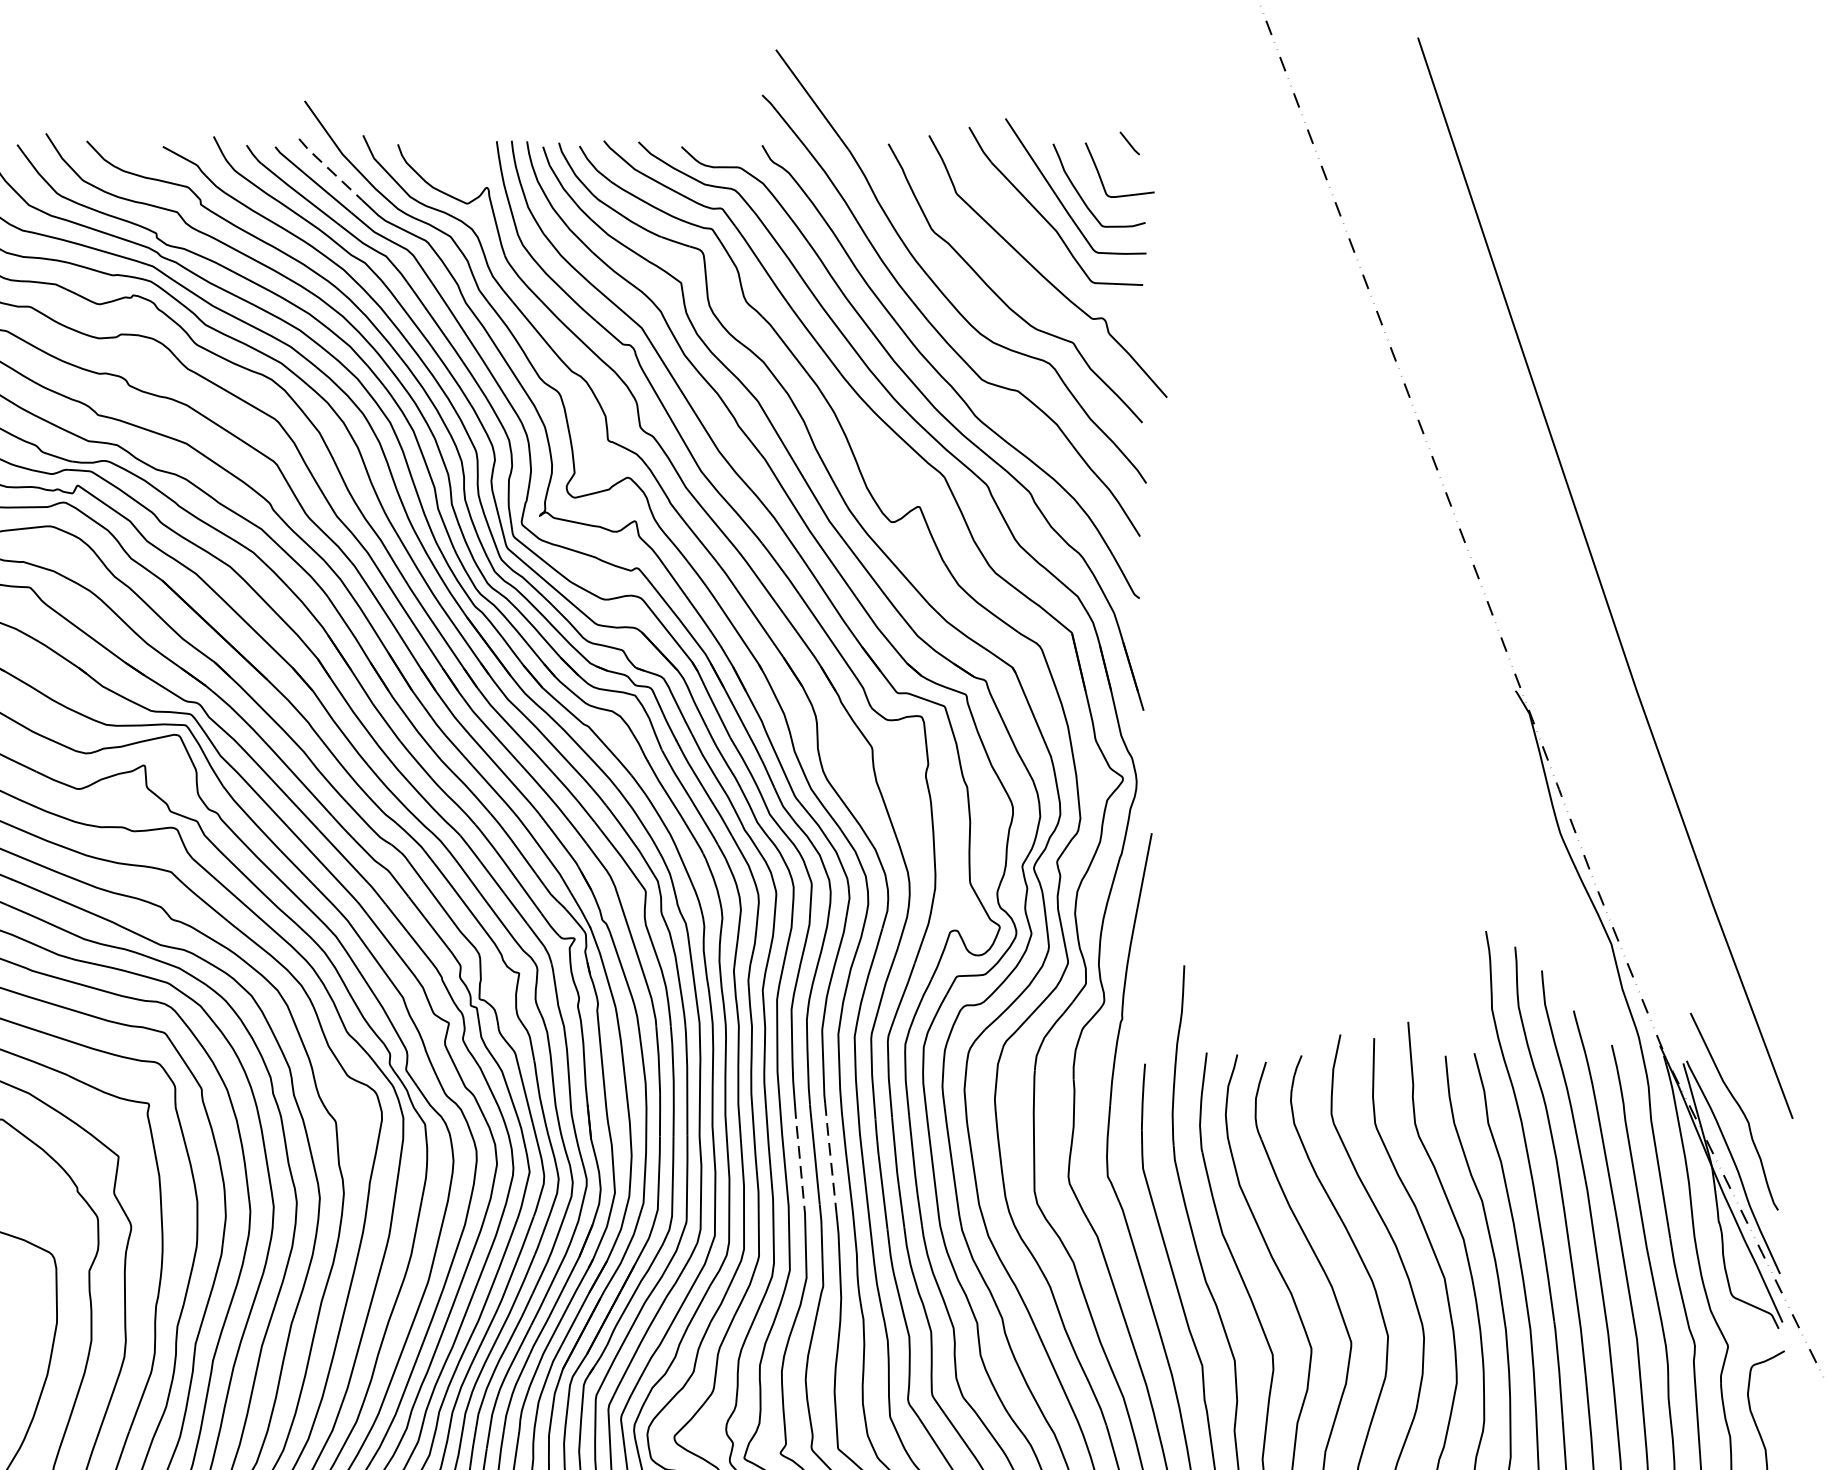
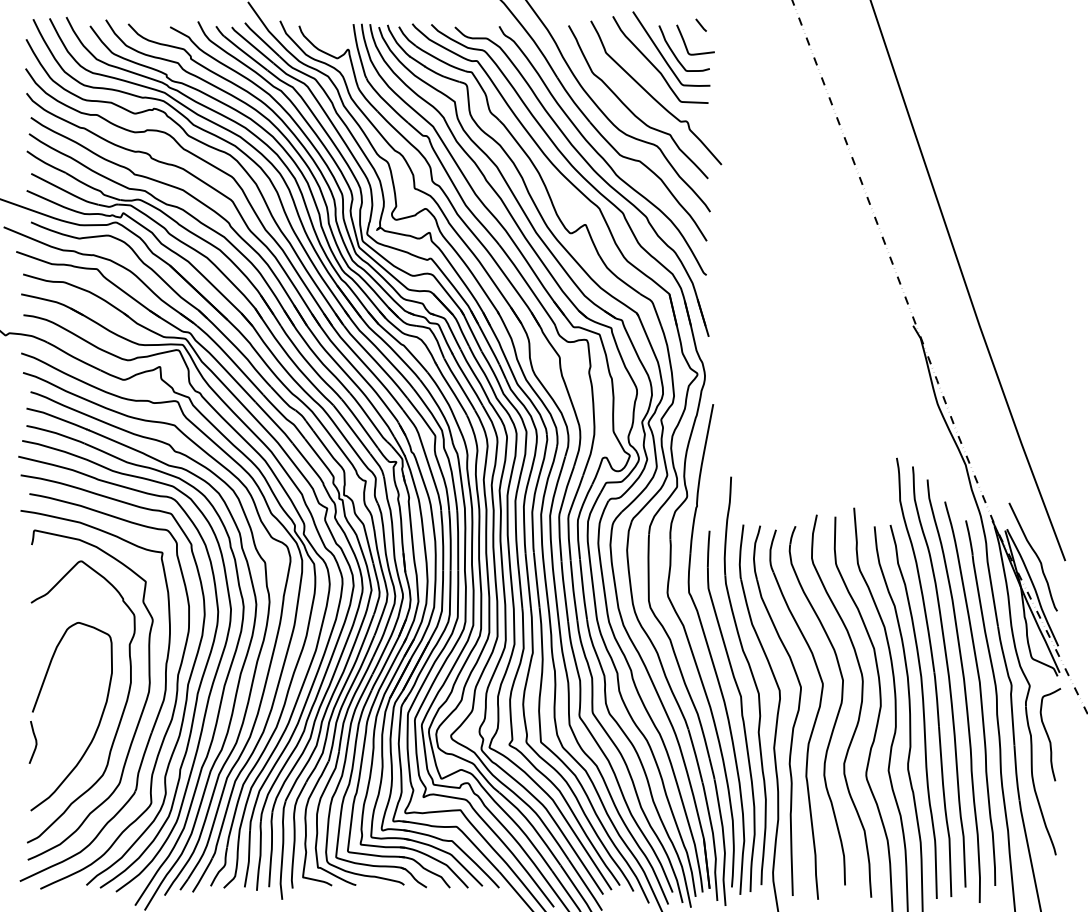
line: (329, 169) -> (261, 39), dashed -> solid
line: (829, 1152) -> (536, 579), dashed -> solid
line: (798, 1154) -> (519, 580), dashed -> solid

